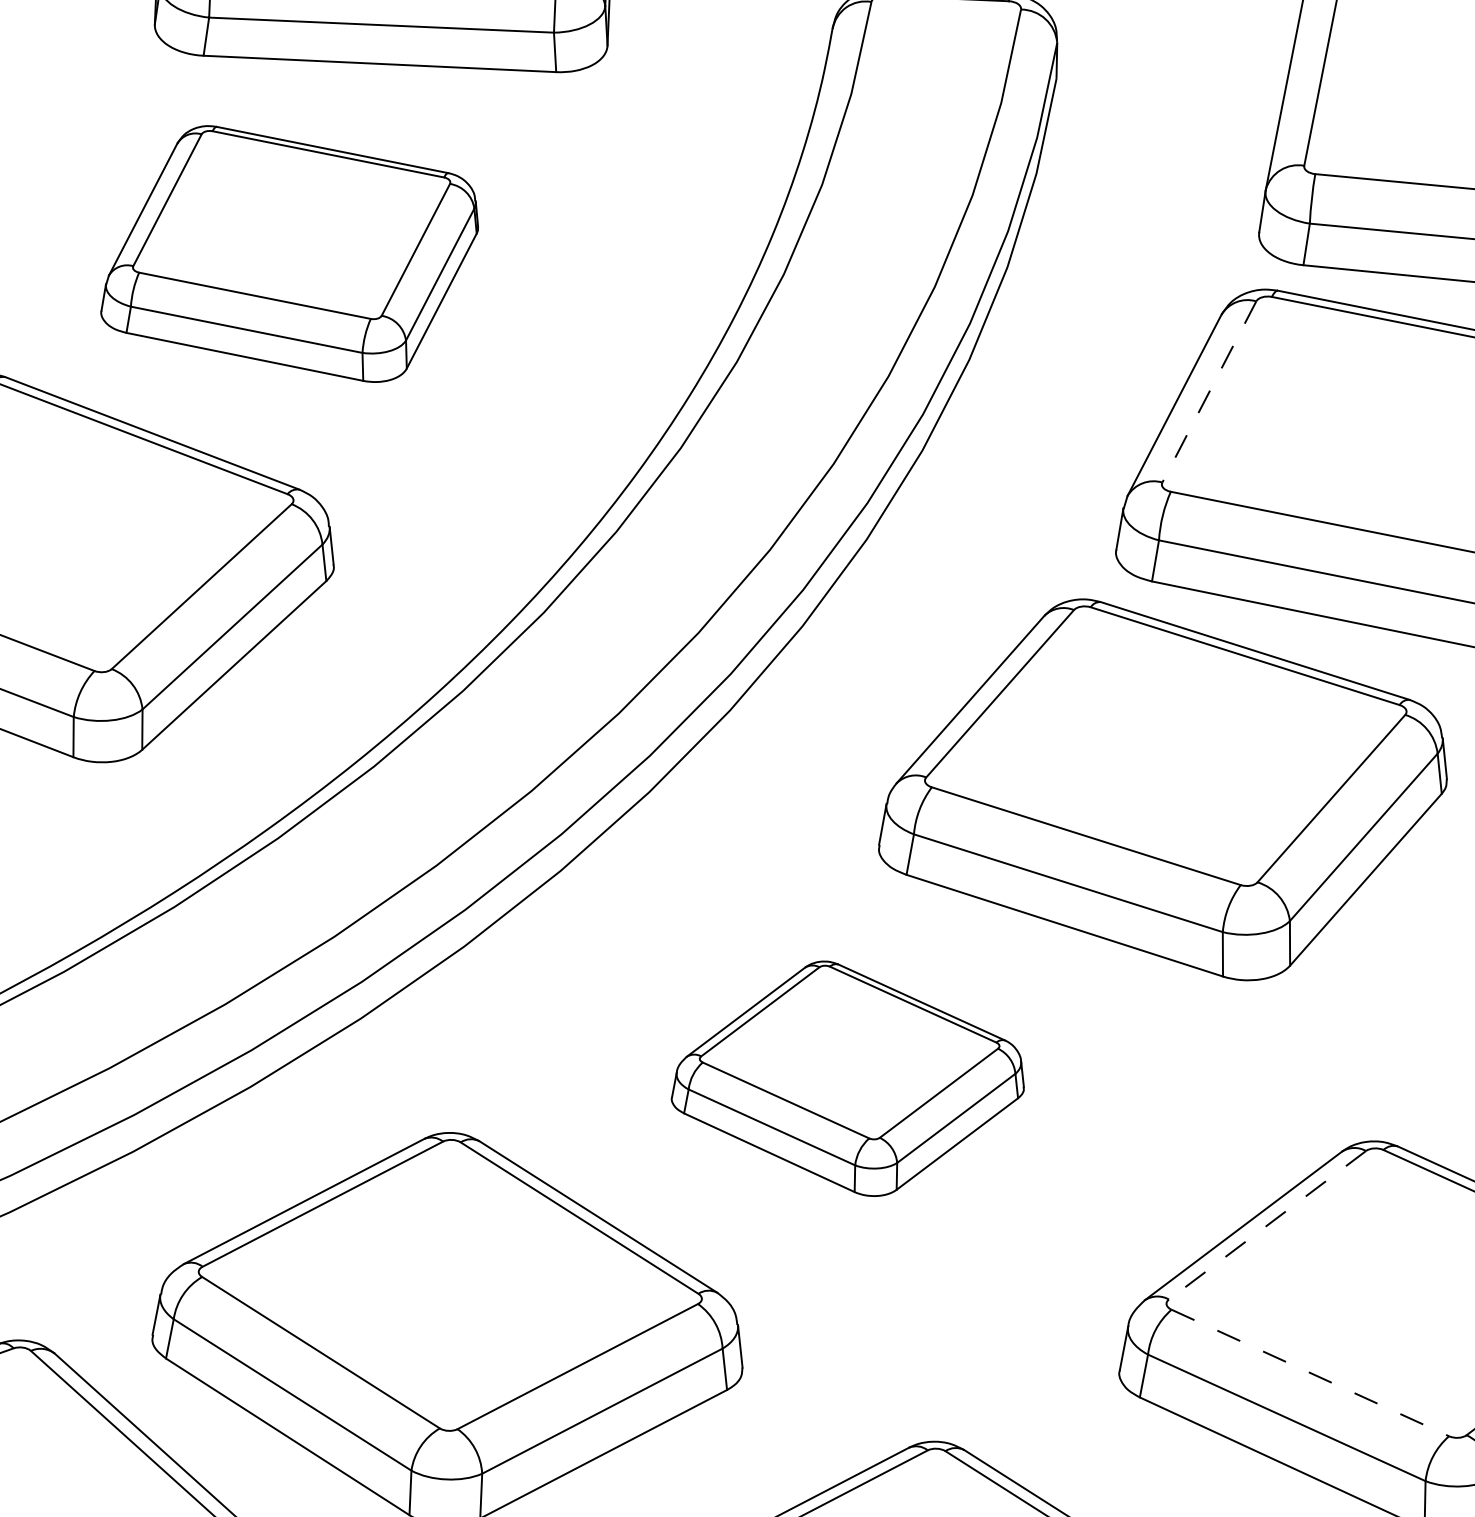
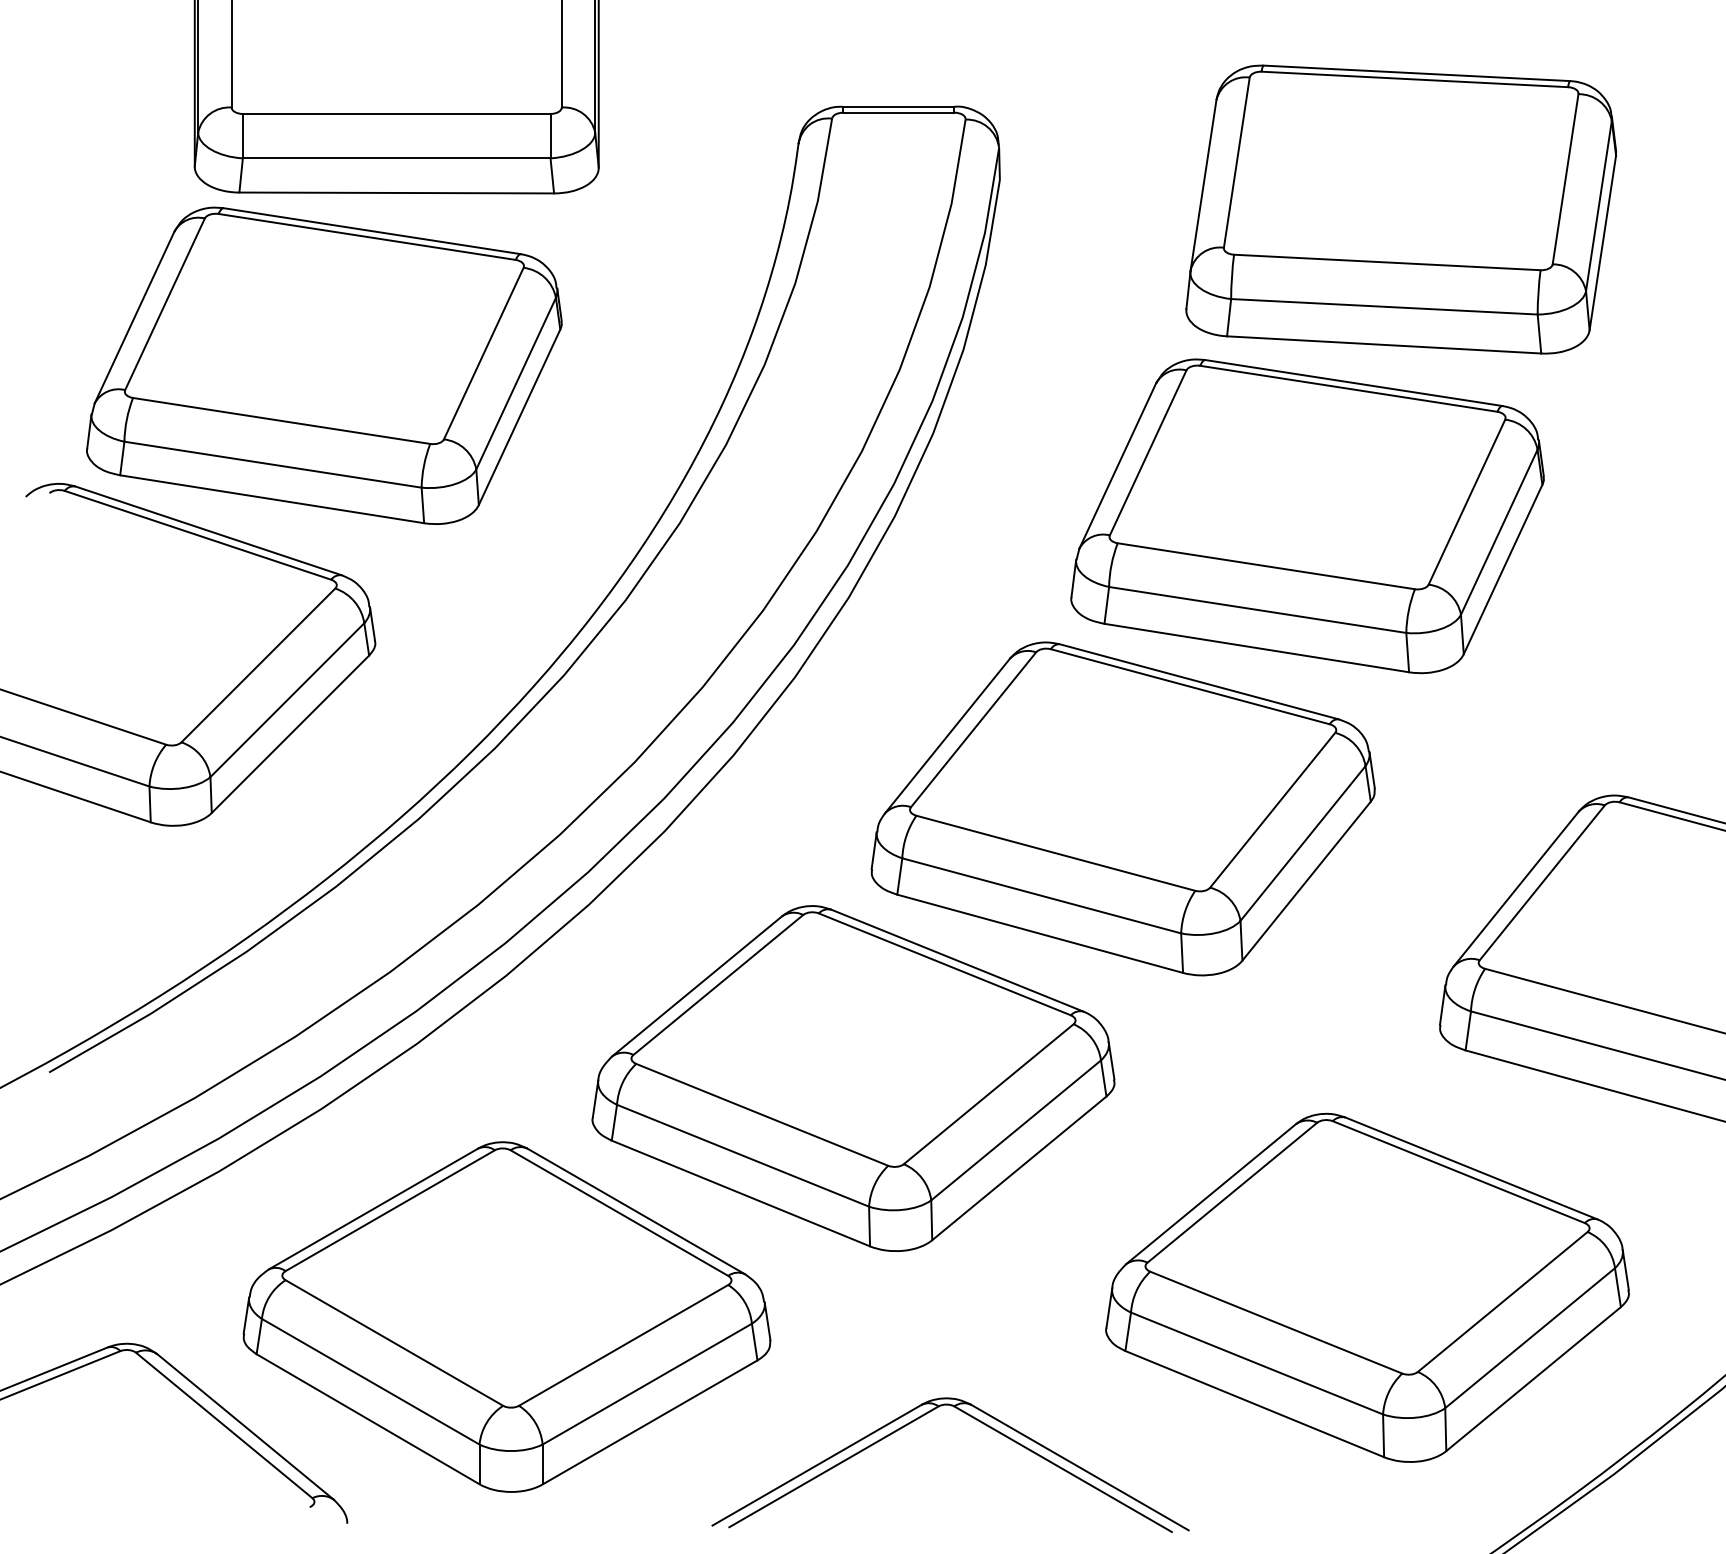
part: (290, 253) -> (324, 365), size x1.43
line: (1209, 391) -> (1148, 452), dashed -> solid
part: (848, 1078) -> (853, 1078), size x1.67
line: (1267, 1225) -> (1232, 1192), dashed -> solid
line: (1310, 1372) -> (1276, 1322), dashed -> solid

